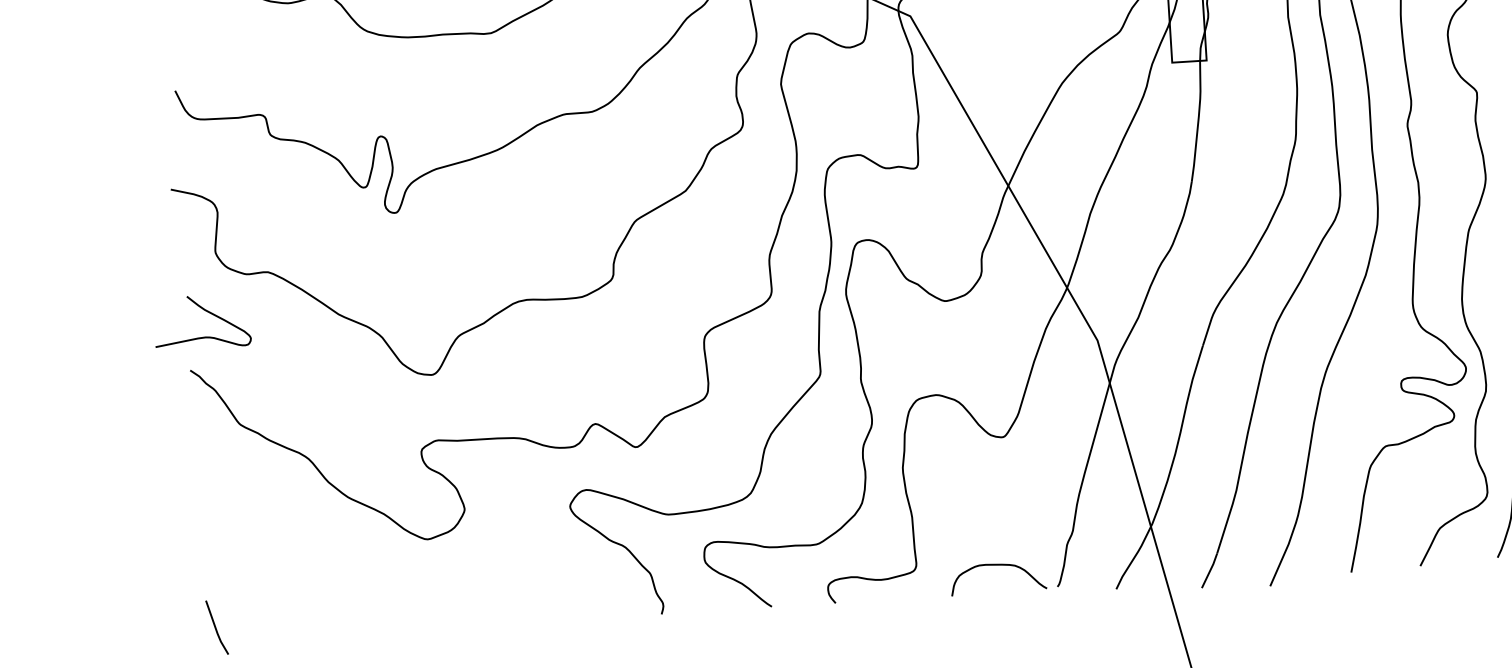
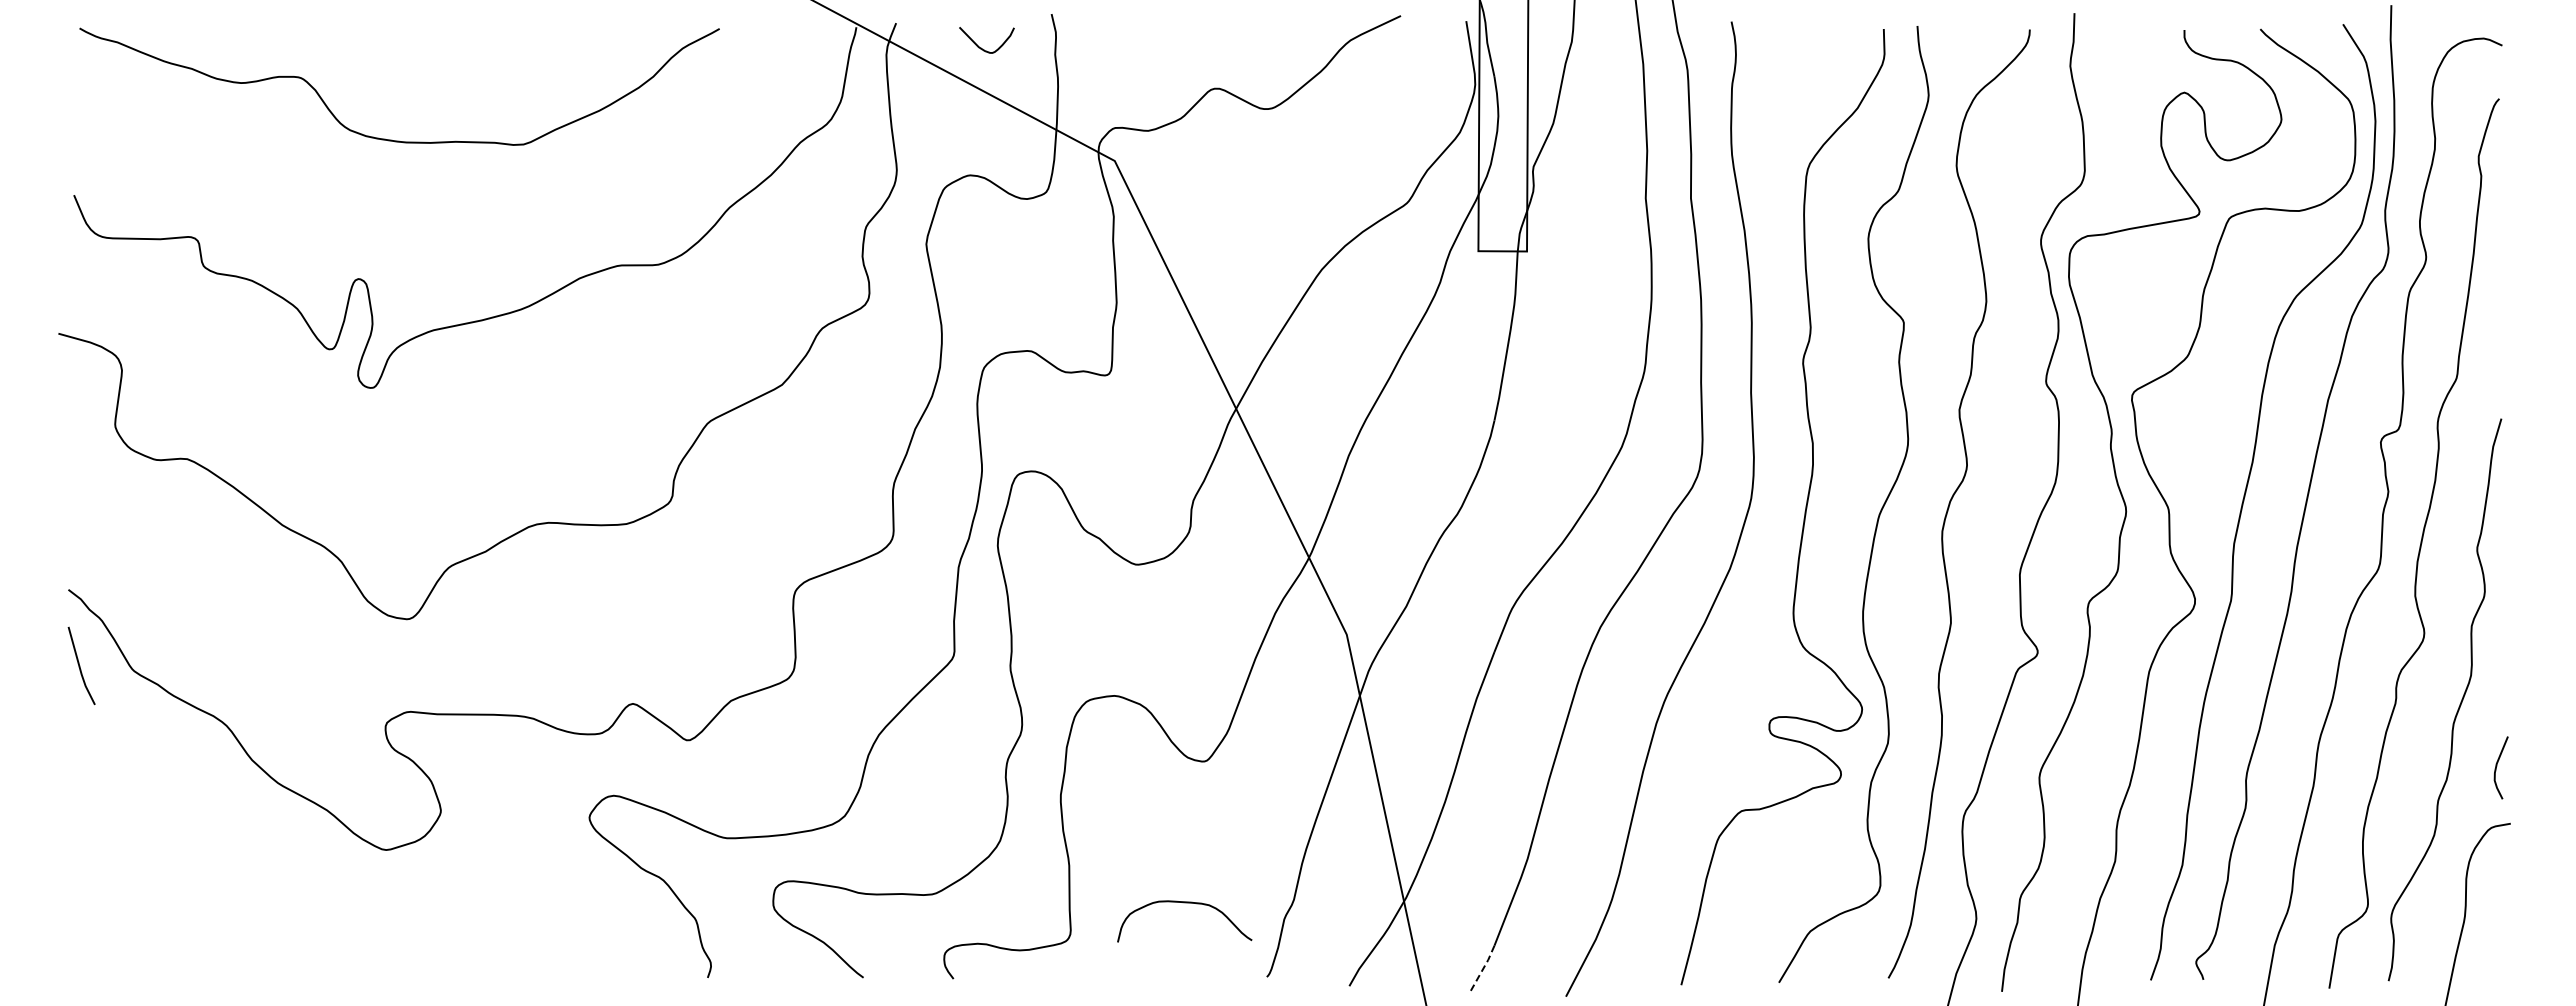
curve: (208, 312) -> (99, 510), removed
curve: (997, 565) -> (1184, 903), moved
line: (1209, 571) -> (1482, 969), solid -> dashed
line: (216, 627) -> (80, 665), moved

